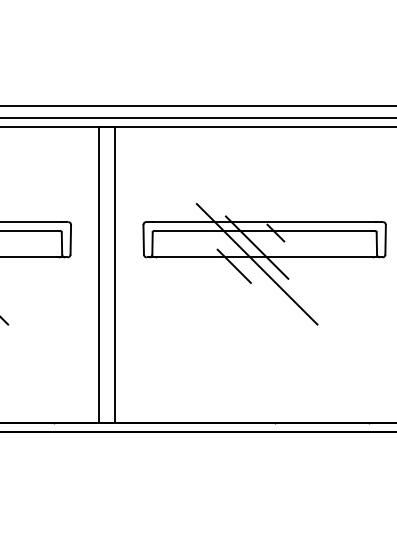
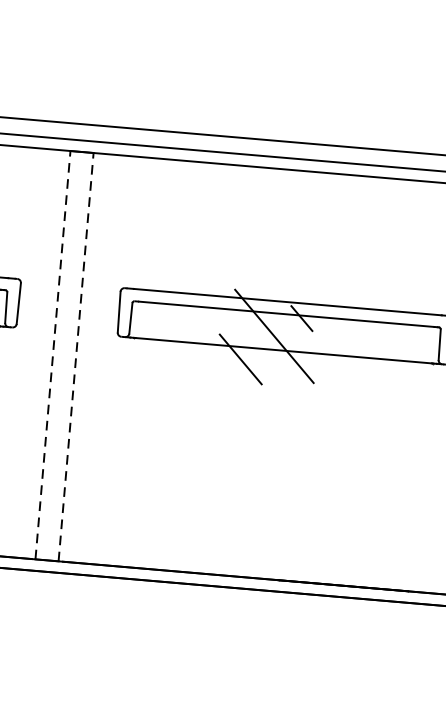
line: (256, 264) -> (271, 359), removed
line: (98, 274) -> (52, 354), solid -> dashed
line: (115, 274) -> (76, 356), solid -> dashed

